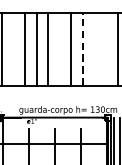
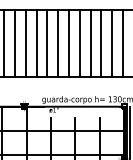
line: (13, 49) -> (36, 43), added
line: (59, 49) -> (79, 43), added
line: (83, 49) -> (101, 43), dashed -> solid
line: (95, 49) -> (112, 43), added
line: (105, 49) -> (122, 43), added

